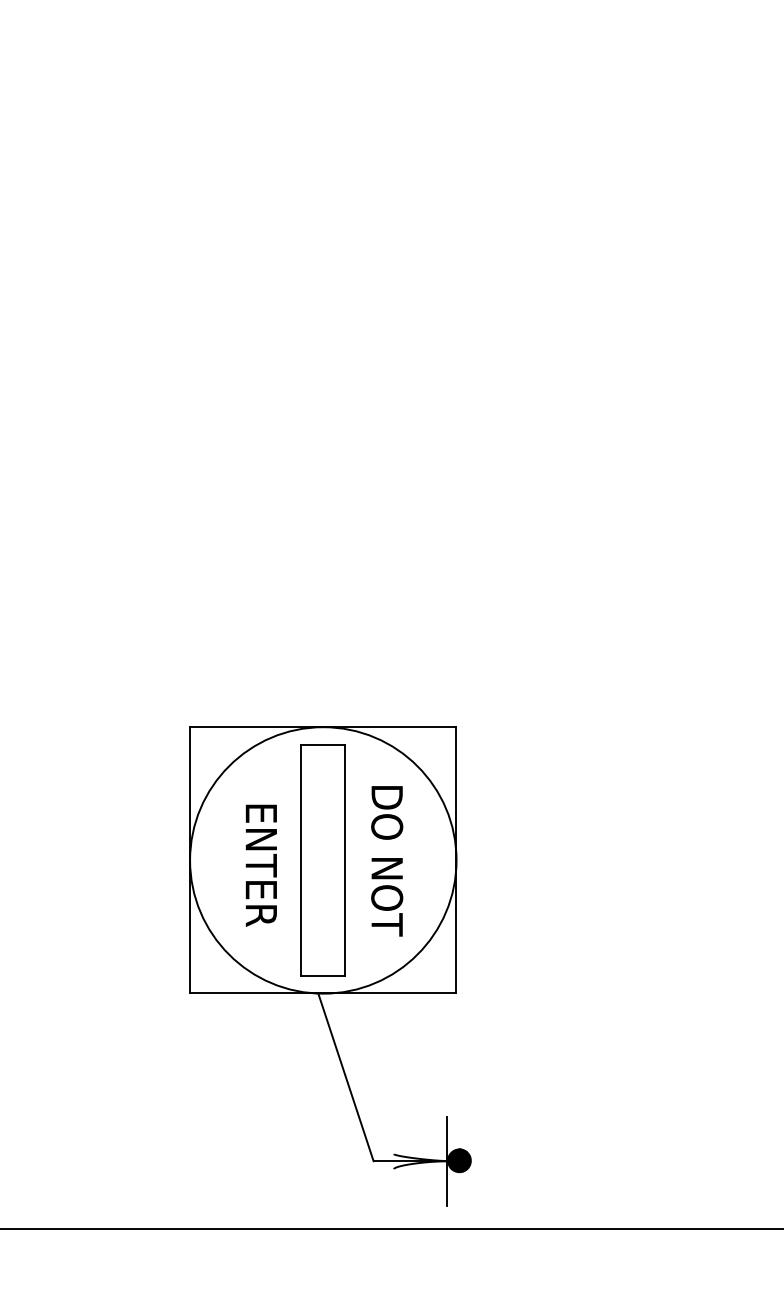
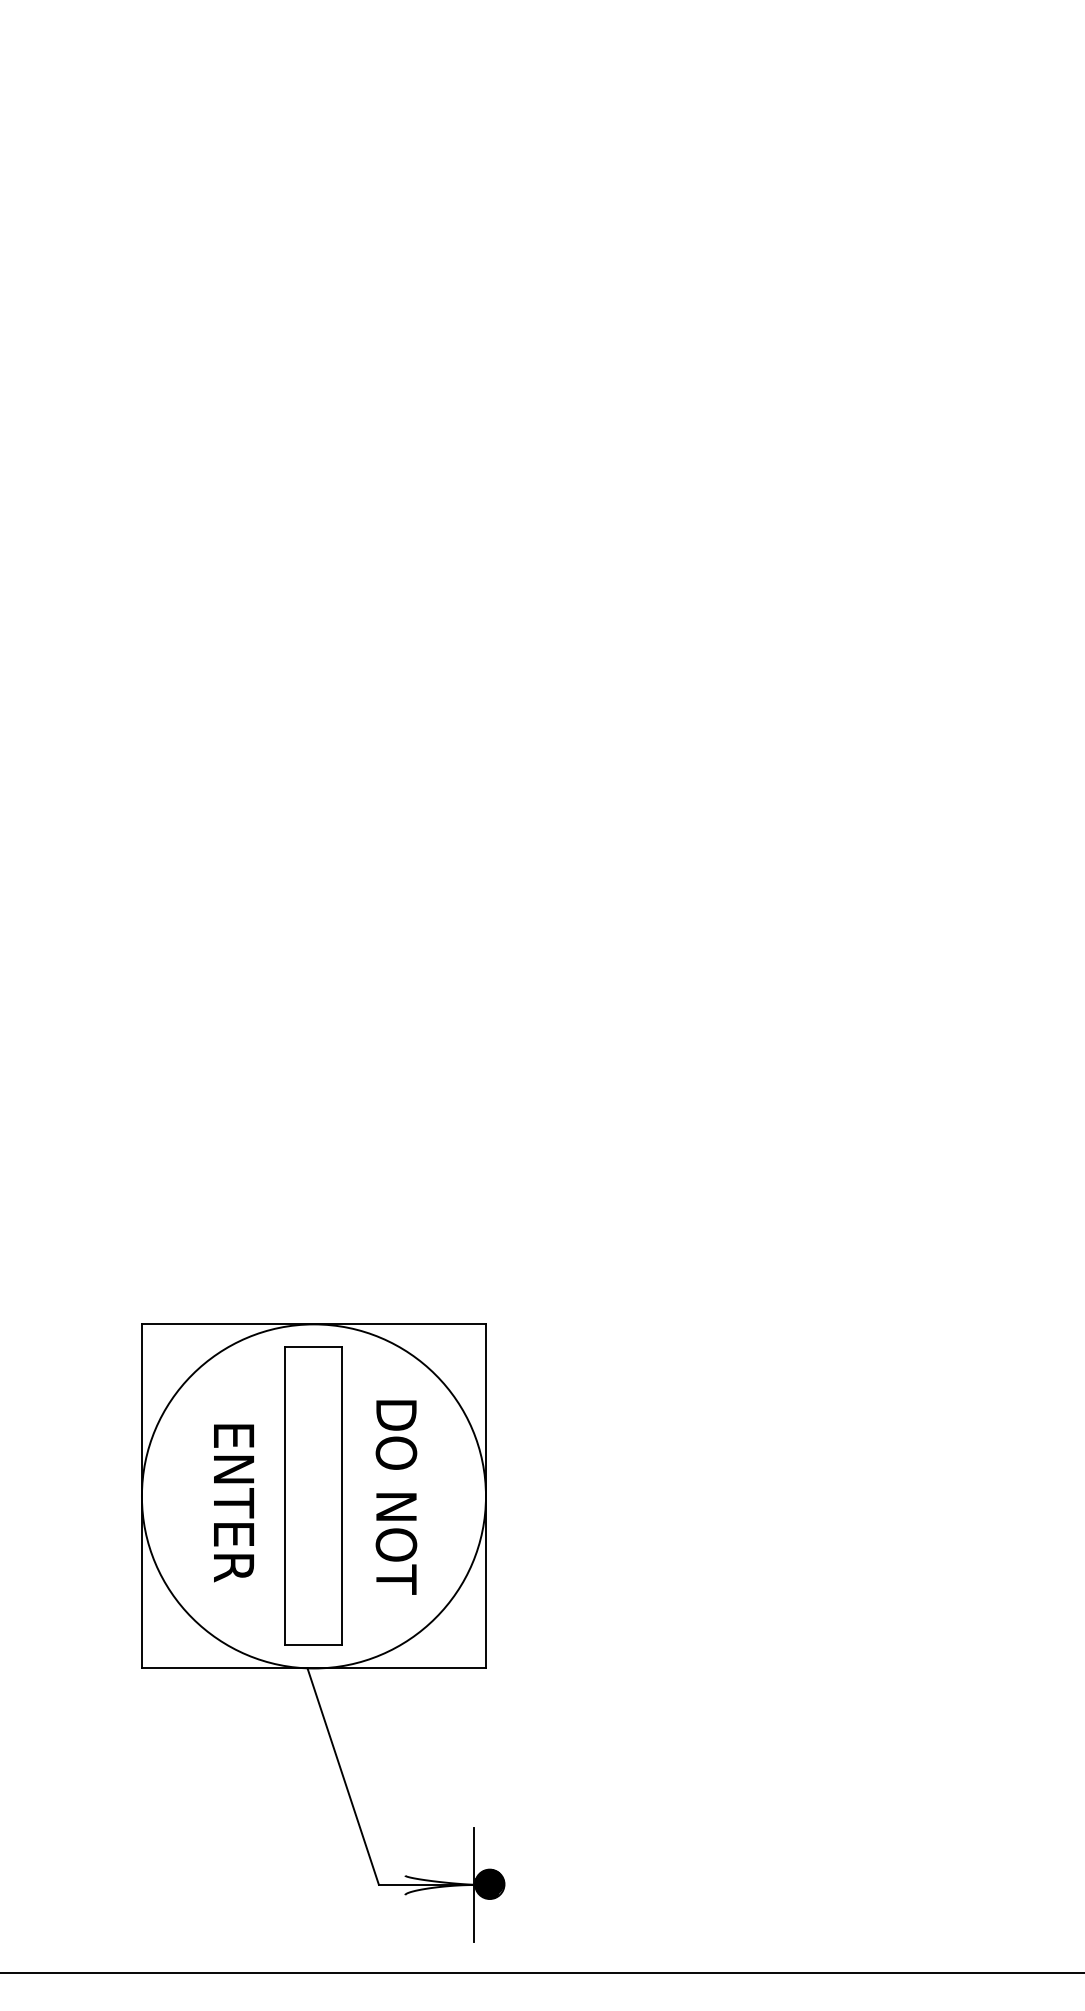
part: (330, 965) -> (323, 1632), moved

